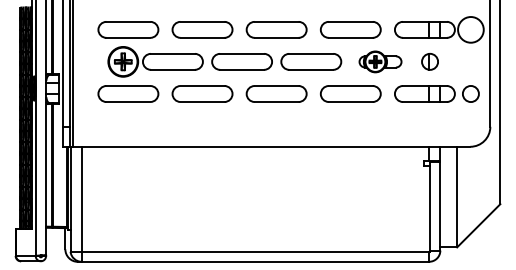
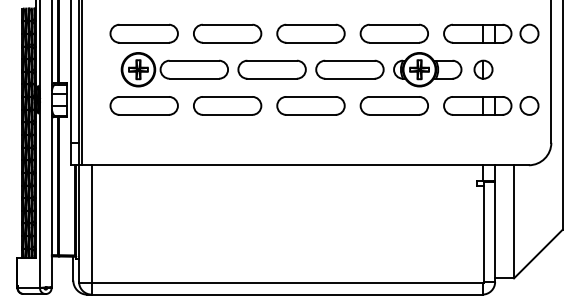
circle: (470, 29) -> (529, 33), size x0.62
part: (380, 61) -> (427, 69), size x1.43

